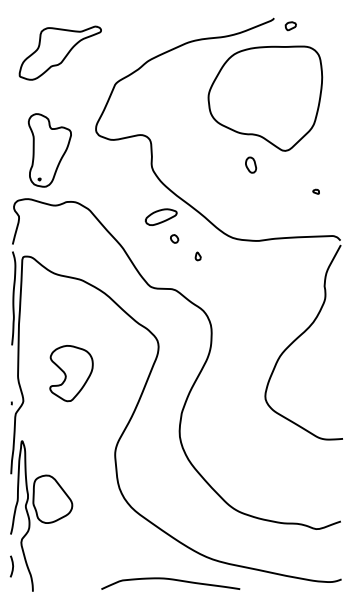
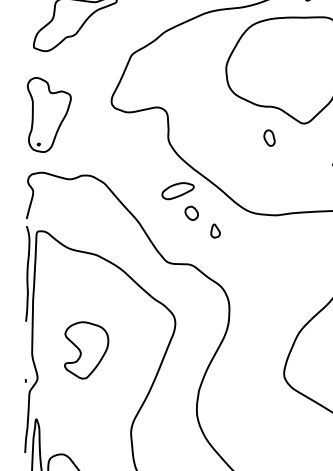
part: (49, 150) -> (48, 115), moved
part: (174, 238) -> (191, 212), size x1.67
part: (198, 256) -> (216, 231), size x1.67

